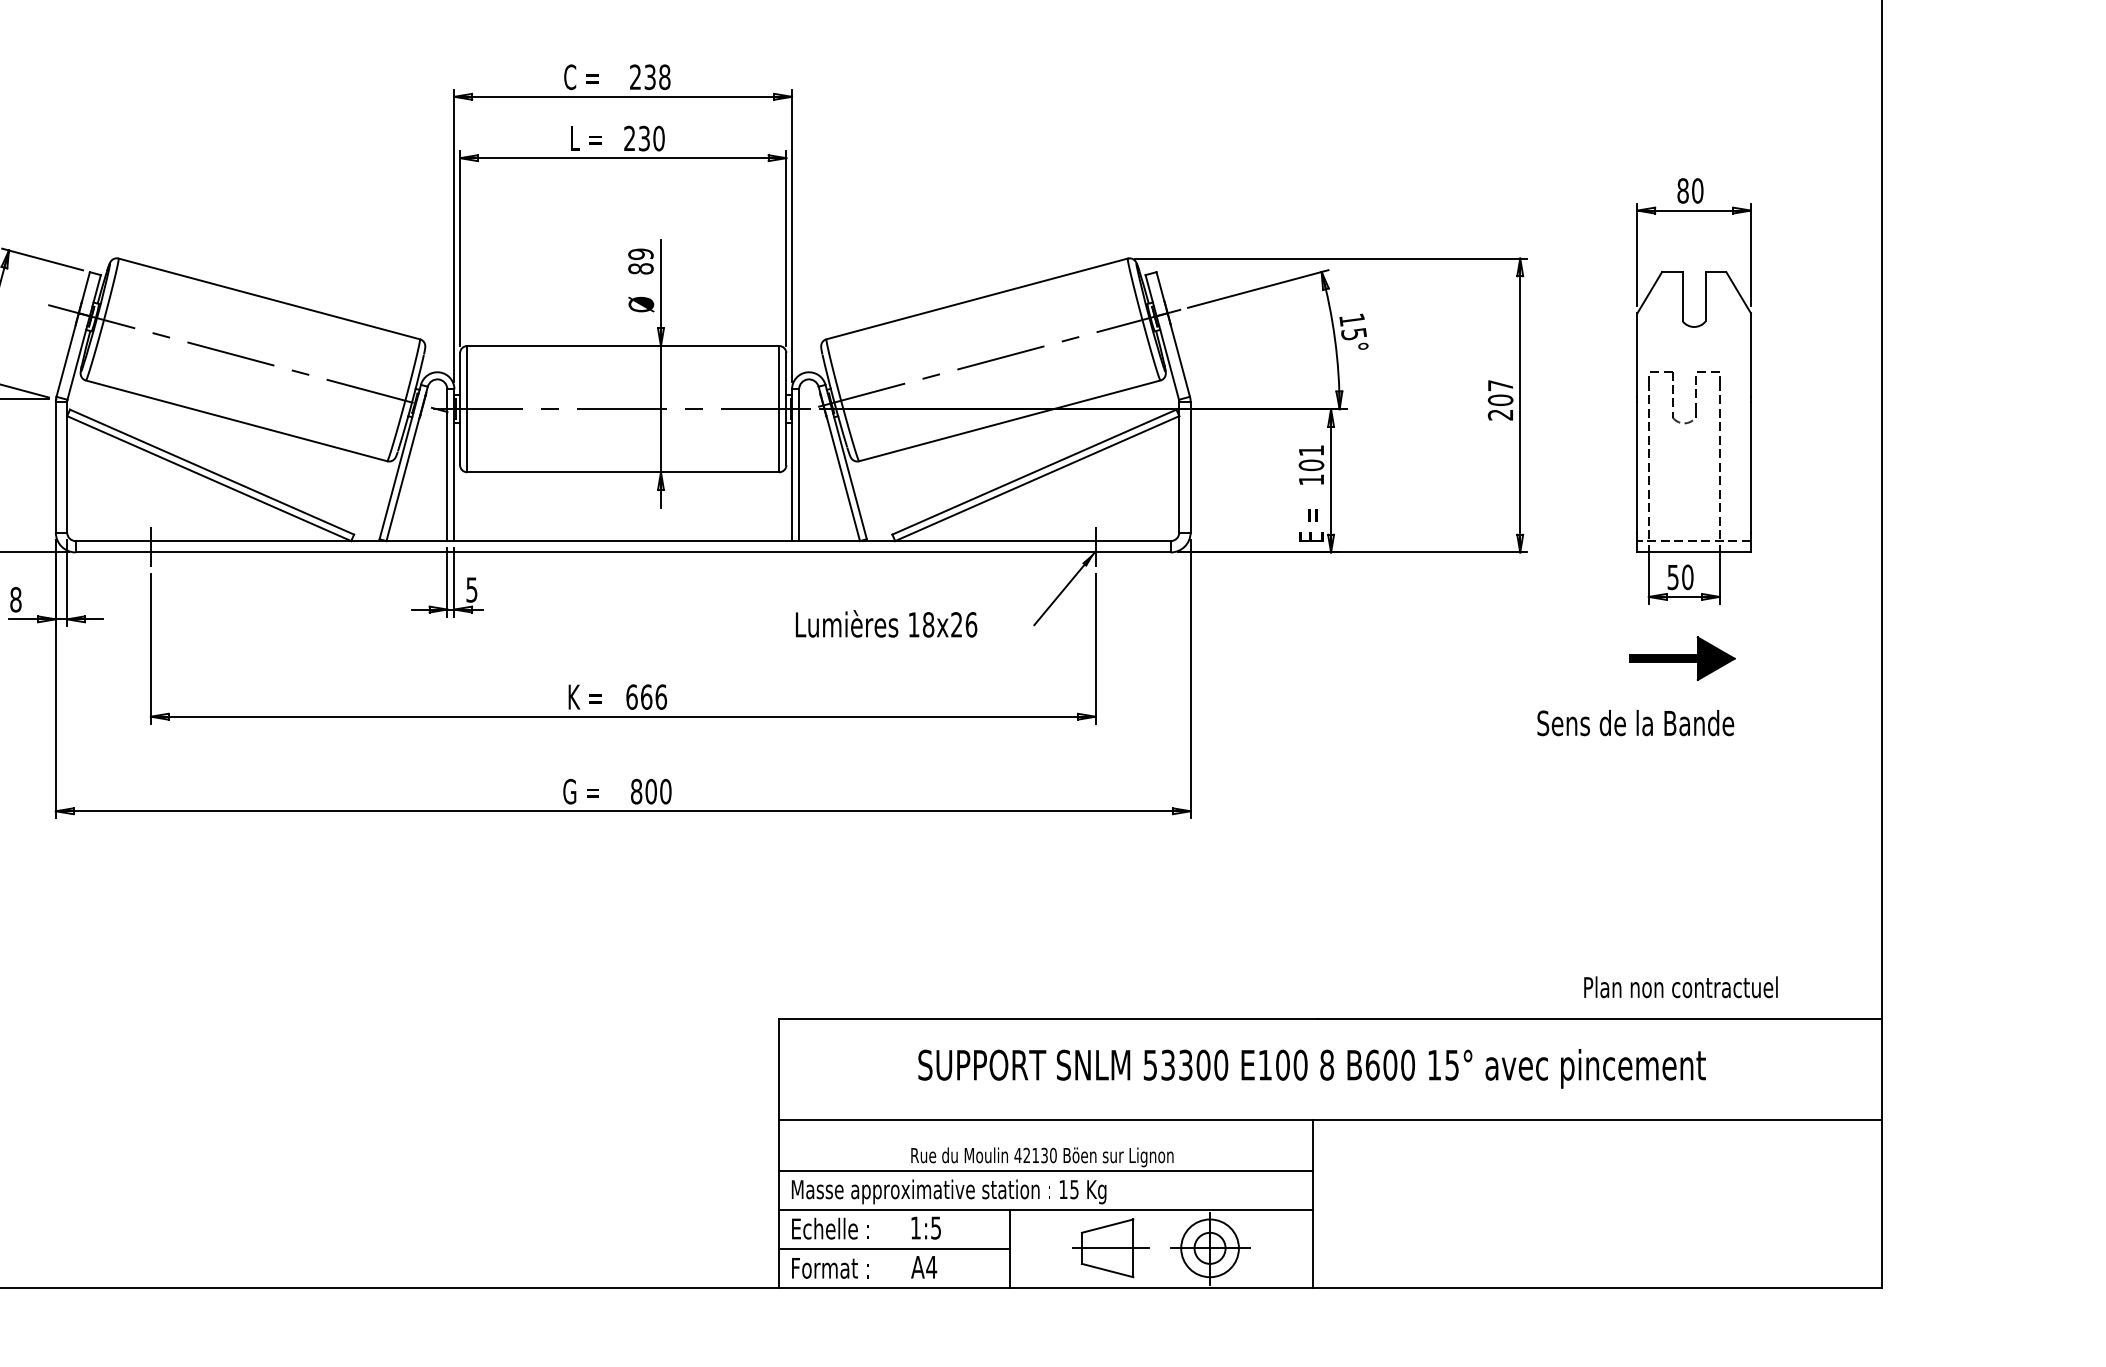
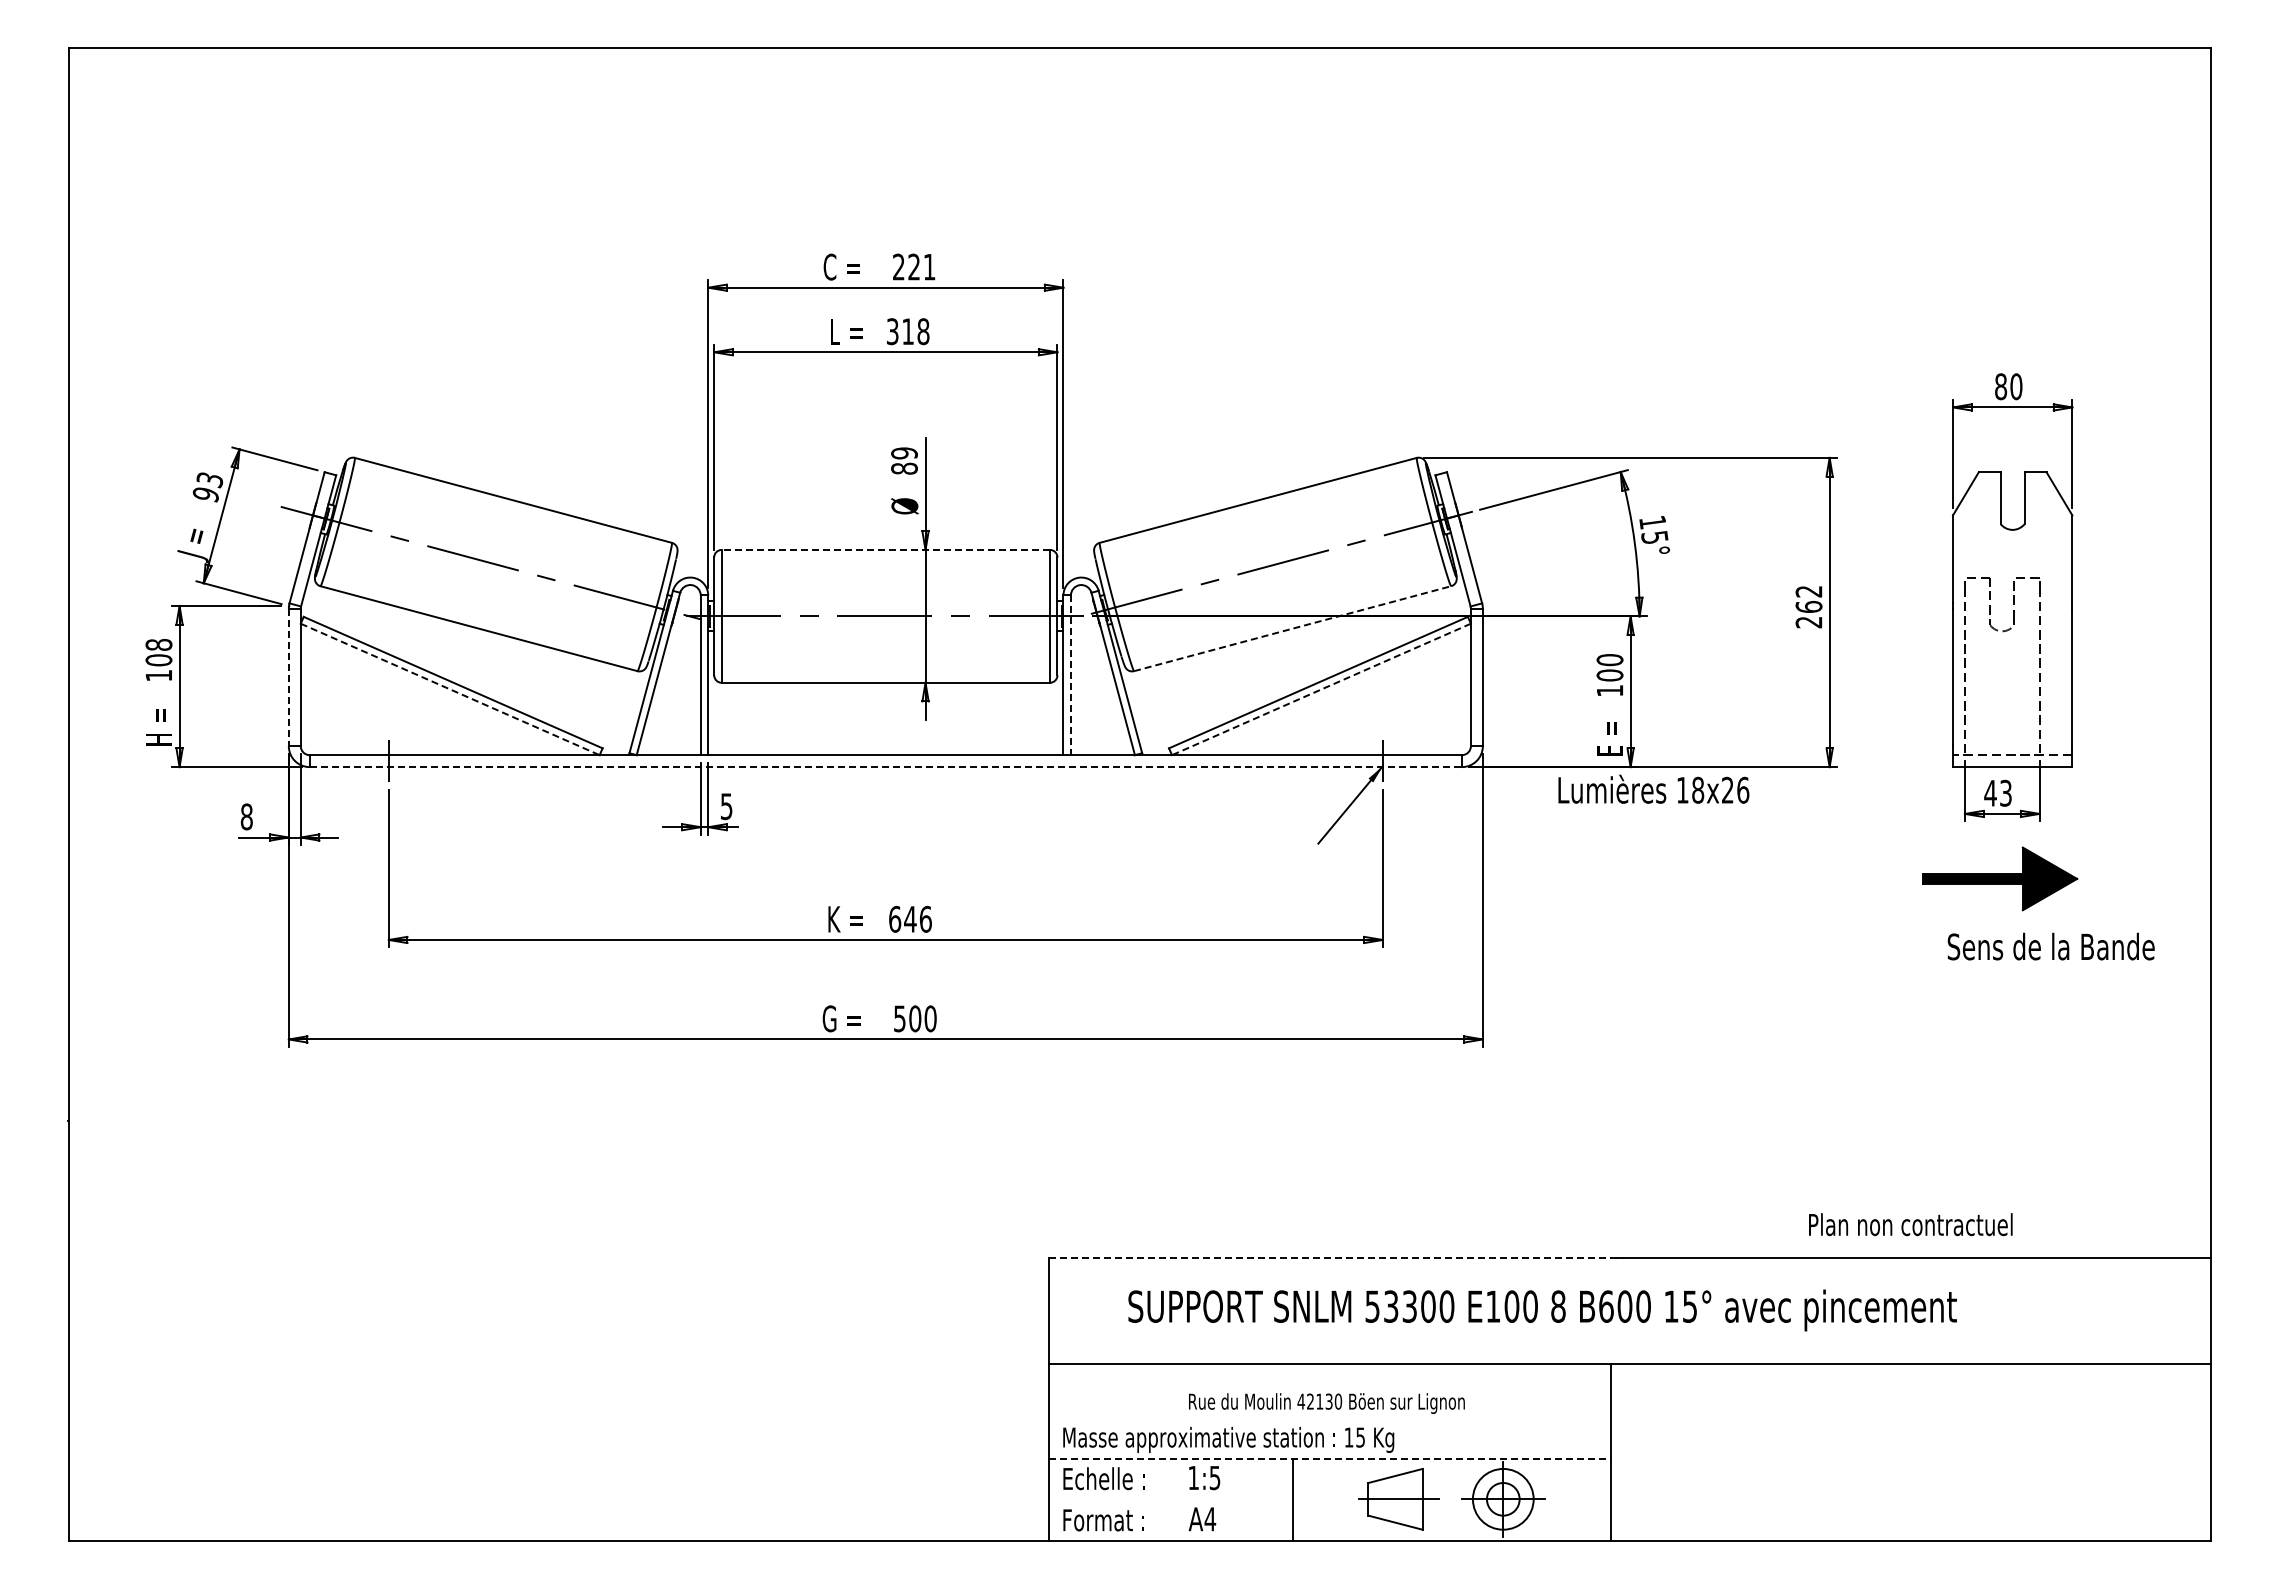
text: (657, 76) -> (921, 266), 238 -> 221
text: (644, 138) -> (908, 331), 230 -> 318
line: (622, 345) -> (885, 549), solid -> dashed
text: (1500, 393) -> (1808, 599), 207 -> 262
line: (1010, 420) -> (1293, 628), solid -> dashed
text: (1311, 451) -> (1609, 660), 101 -> 100
line: (798, 465) -> (1070, 675), solid -> dashed
line: (55, 467) -> (288, 677), solid -> dashed
line: (209, 478) -> (450, 689), solid -> dashed
line: (1037, 478) -> (1321, 689), solid -> dashed
line: (623, 552) -> (886, 767), solid -> dashed
text: (1680, 576) -> (1998, 792), 50 -> 43
text: (886, 623) -> (1653, 788), moved
part: (1682, 658) -> (2000, 878), size x1.4
text: (646, 696) -> (910, 918), 666 -> 646
text: (1635, 722) -> (2050, 946), moved
text: (636, 791) -> (899, 1018), 800 -> 500
text: (1680, 987) -> (1910, 1224), moved
line: (1048, 1018) -> (1333, 1257), solid -> dashed
text: (1311, 1068) -> (1542, 1310), moved
line: (1045, 1171) -> (1330, 1418), removed
line: (1045, 1210) -> (1330, 1459), solid -> dashed
line: (893, 1249) -> (1170, 1500), removed

